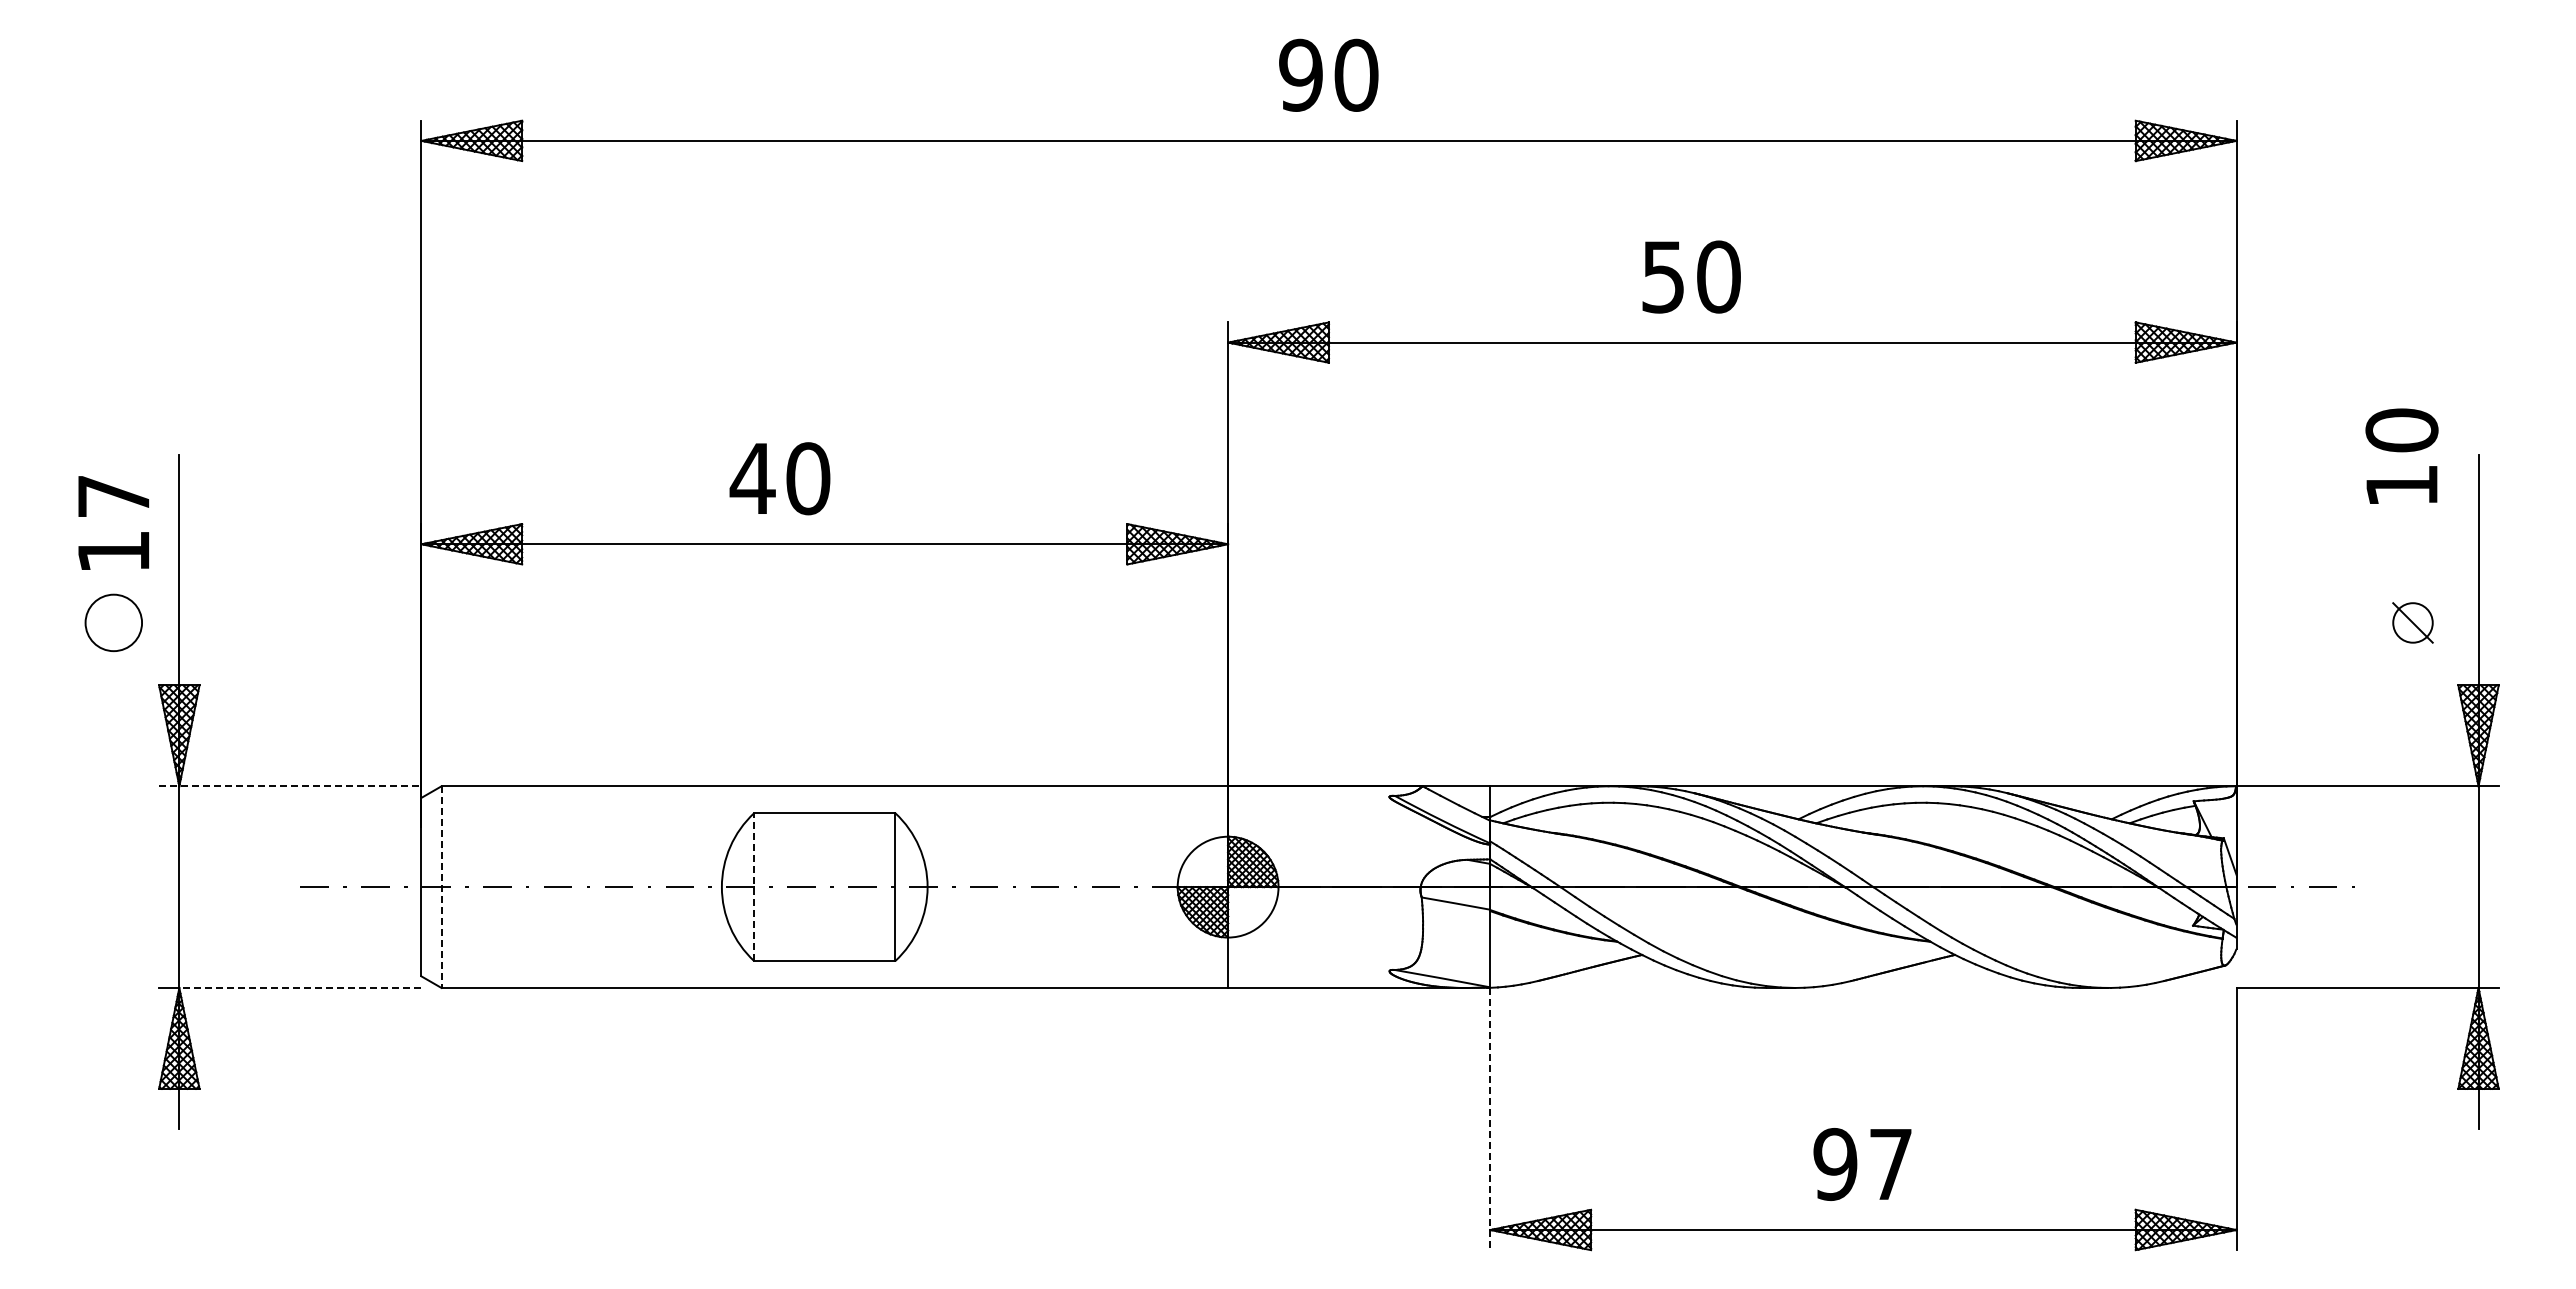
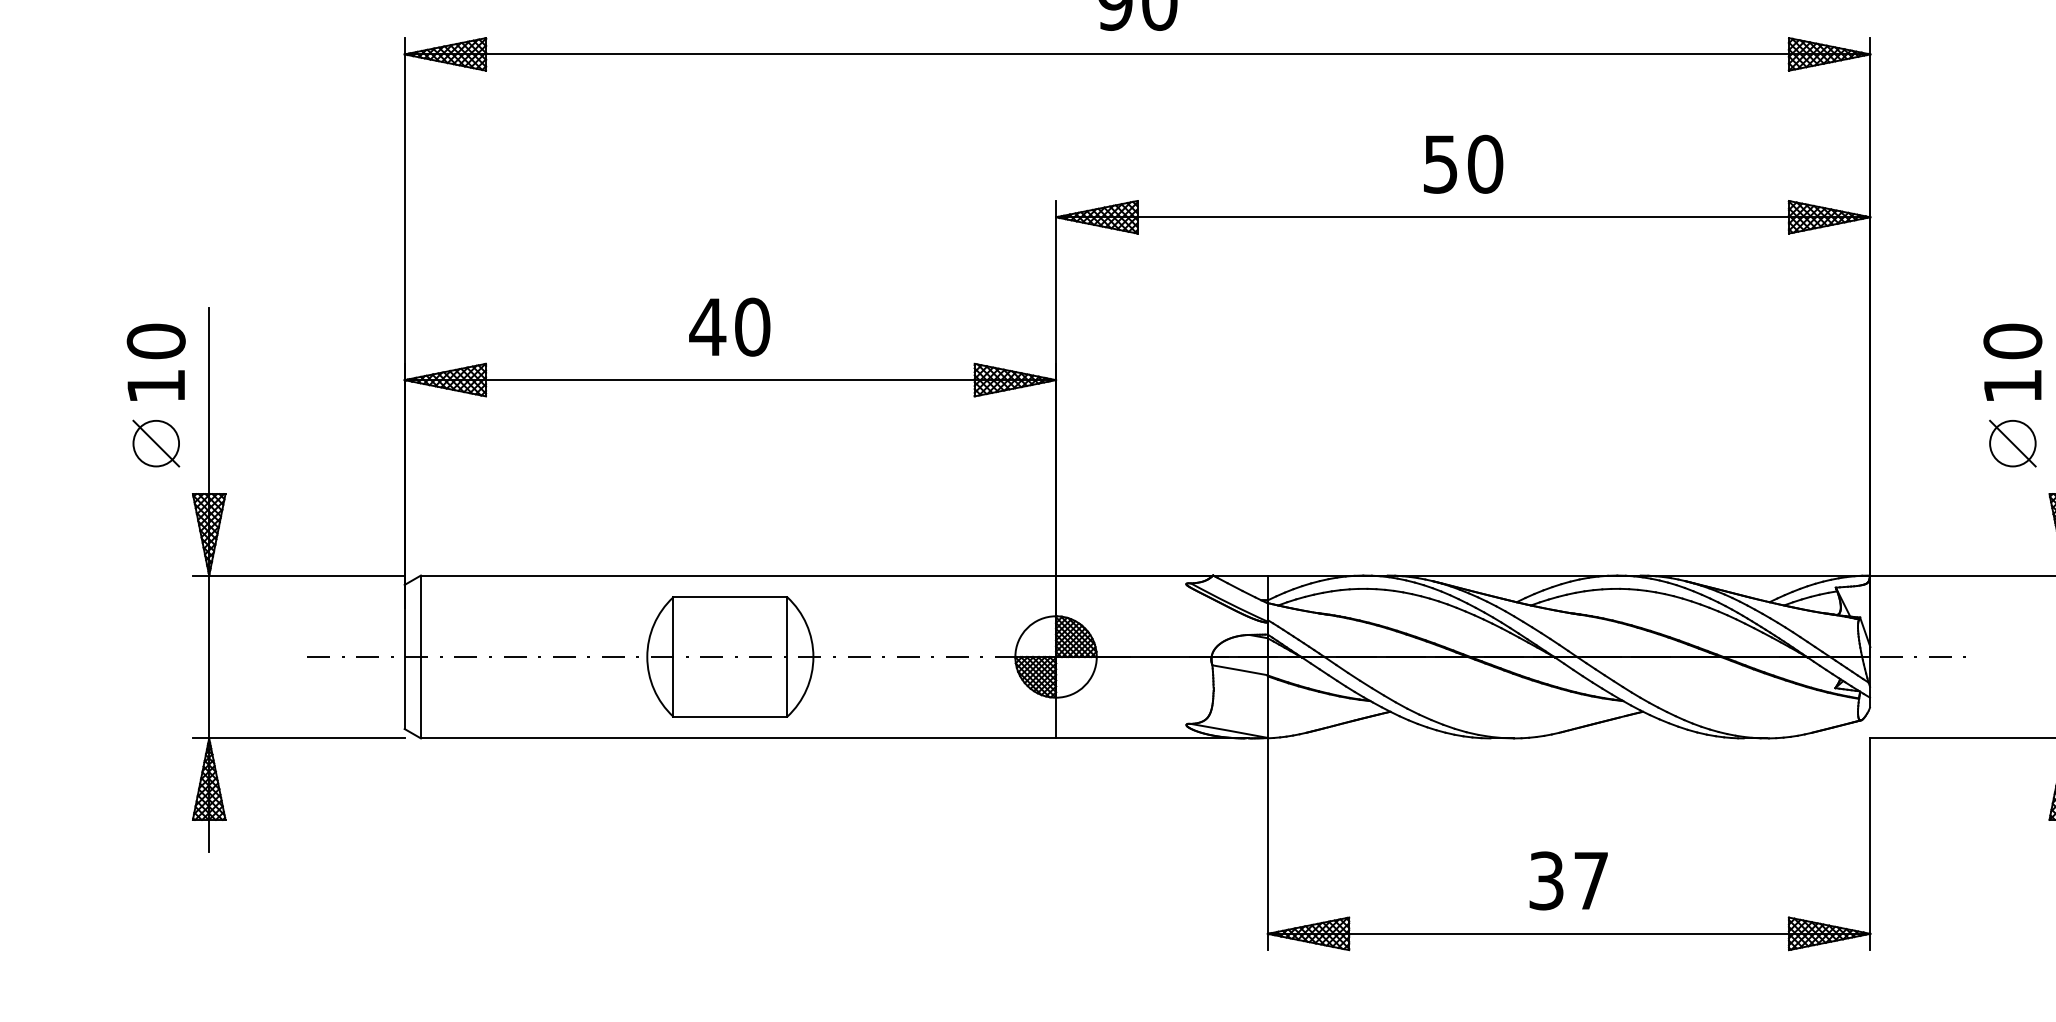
text: (1691, 276) -> (1463, 163), moved
text: (2401, 455) -> (2012, 361), moved
text: (779, 478) -> (729, 327), moved
text: (113, 496) -> (156, 341), 17 -> 10
line: (113, 622) -> (156, 443), added
part: (2412, 622) -> (2012, 443), size x1.43
line: (290, 786) -> (298, 575), dashed -> solid
line: (441, 887) -> (420, 657), dashed -> solid
line: (754, 887) -> (673, 657), dashed -> solid
line: (299, 987) -> (306, 738), dashed -> solid
line: (1490, 1119) -> (1267, 844), dashed -> solid
text: (1835, 1164) -> (1546, 880), 97 -> 37

